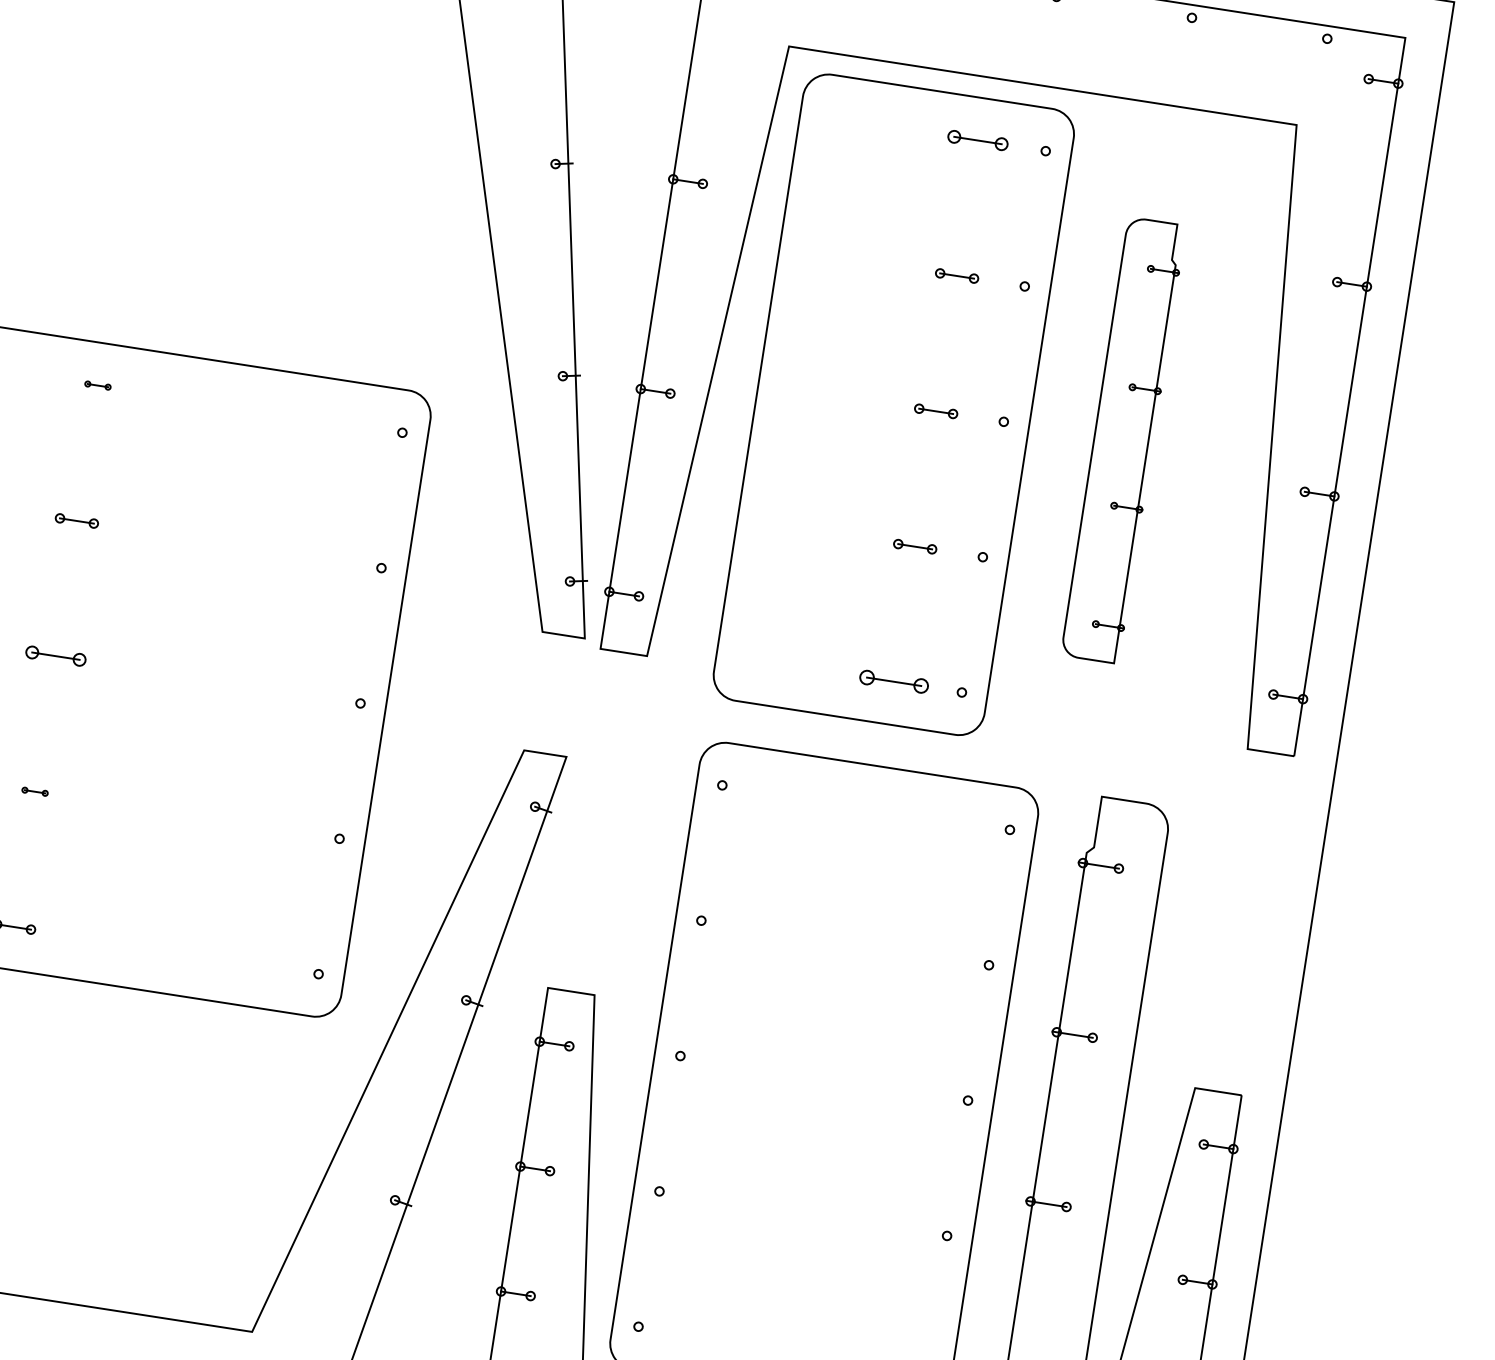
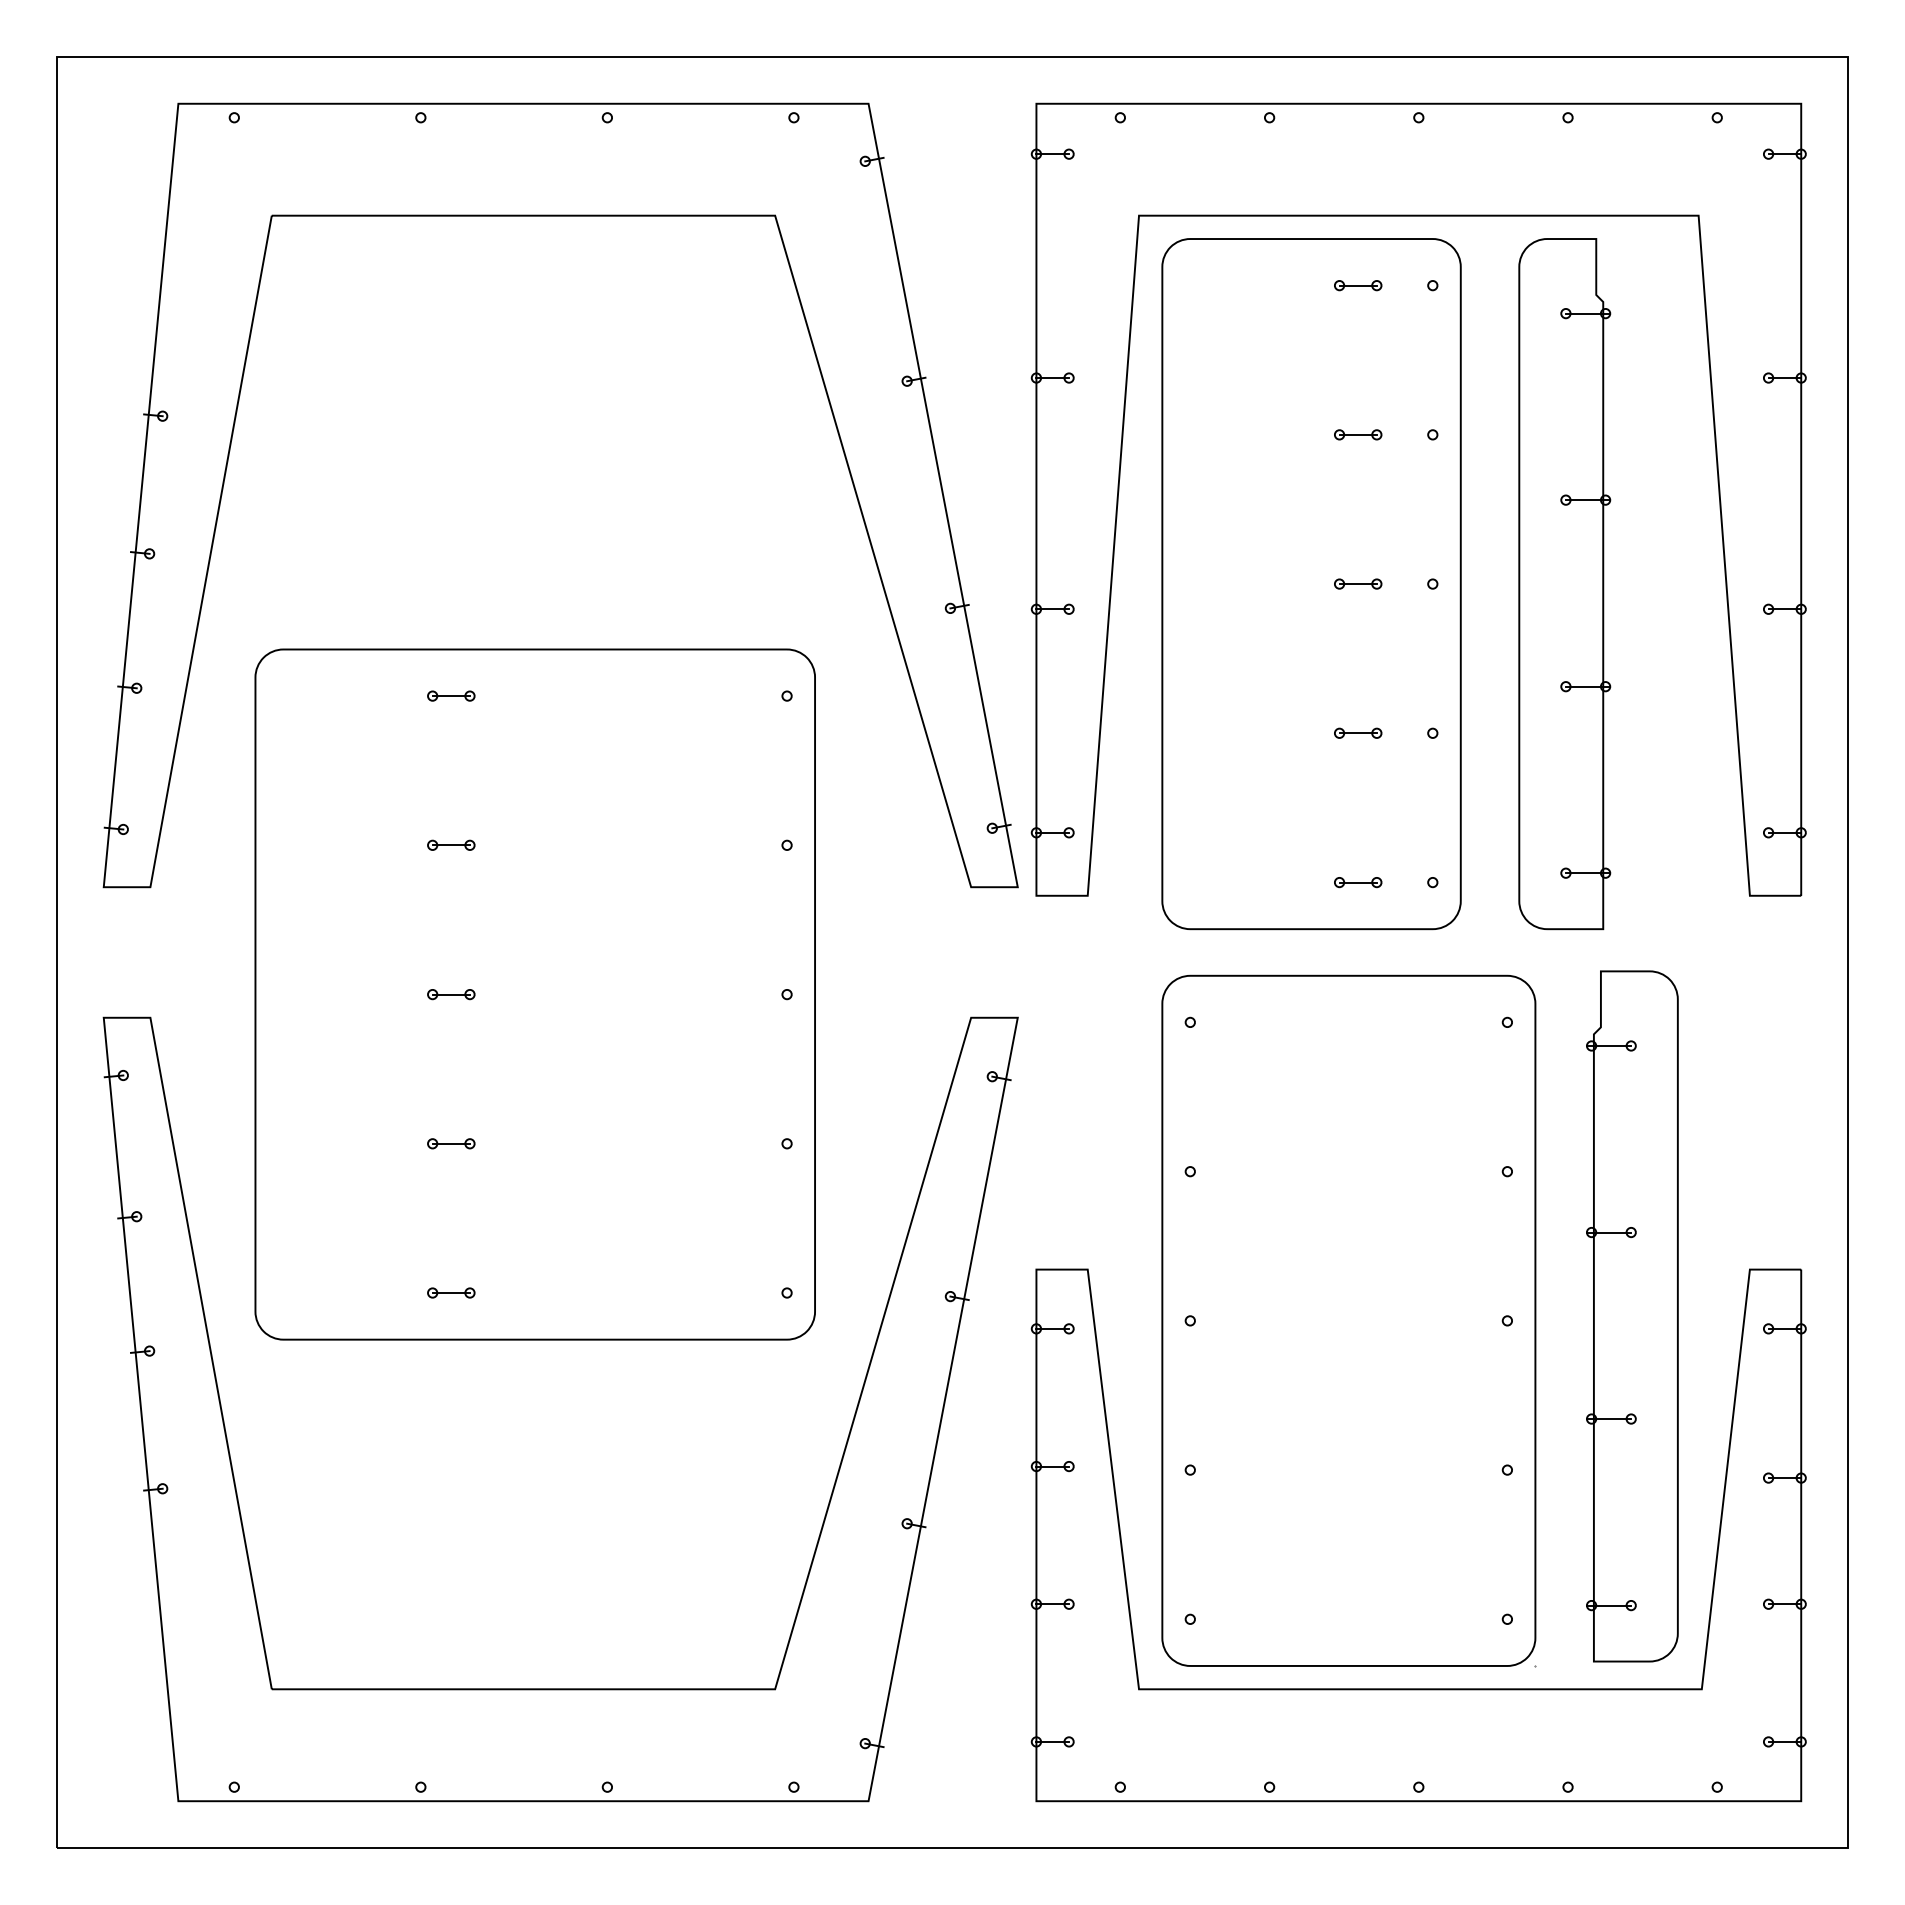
part: (978, 140) -> (1358, 285), size x0.71
part: (98, 385) -> (451, 695), size x1.67
part: (1123, 440) -> (1564, 584), size x1.43
part: (56, 656) -> (451, 994), size x0.71
part: (894, 682) -> (1358, 882), size x0.62
part: (35, 791) -> (451, 1143), size x1.67

